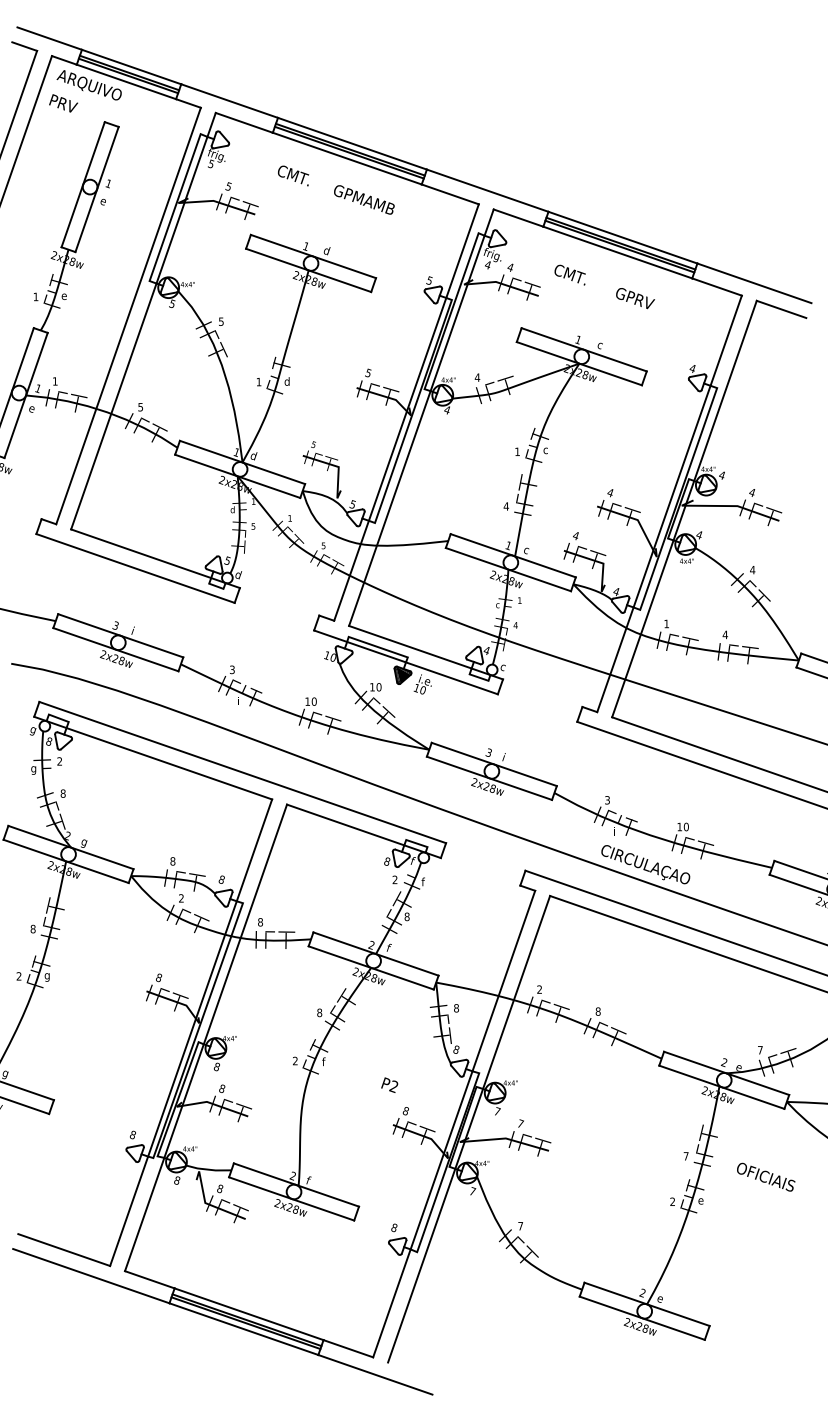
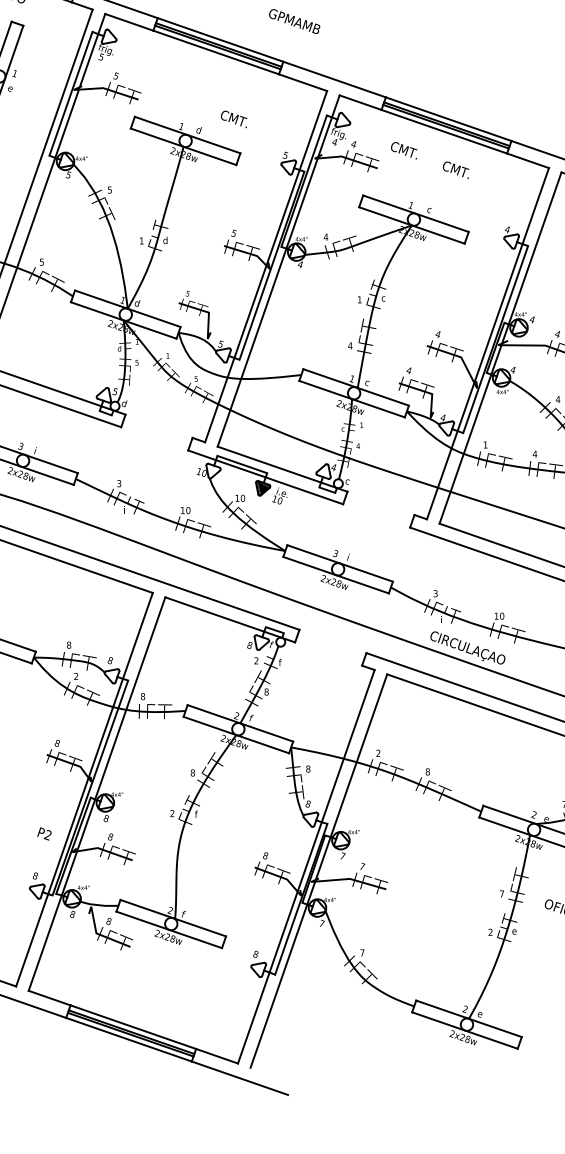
text: (293, 175) -> (234, 119), moved
text: (364, 199) -> (294, 21), moved
text: (638, 299) -> (461, 171), GPRV -> CMT.
text: (389, 1084) -> (44, 833), moved

